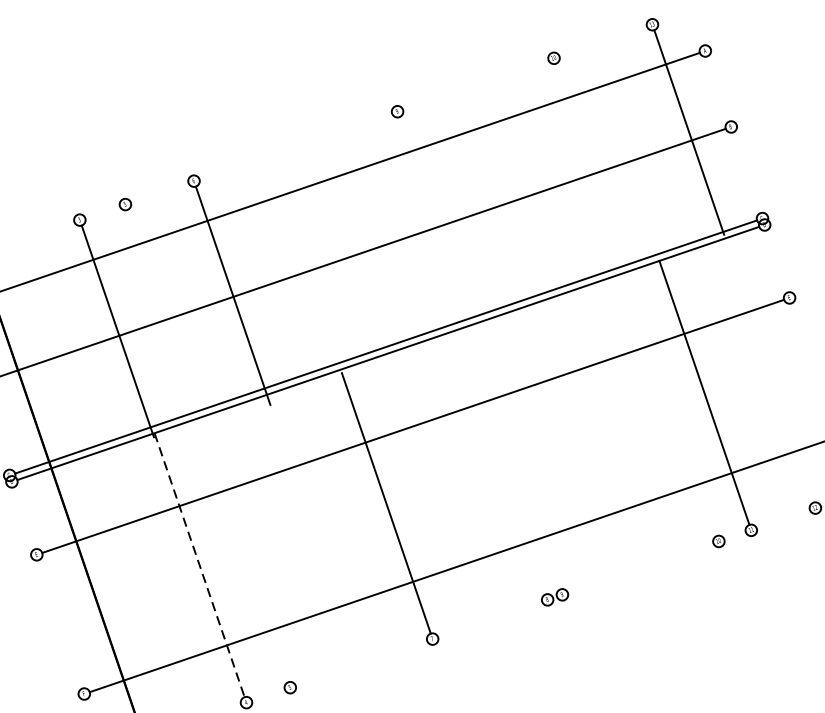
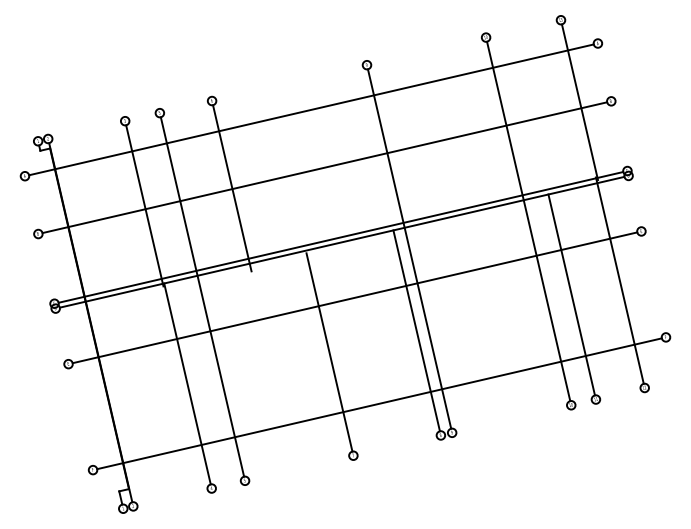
line: (636, 300) -> (528, 221), added
line: (479, 352) -> (409, 248), added
line: (766, 366) -> (619, 280), added
line: (207, 445) -> (202, 296), added
line: (500, 461) -> (416, 330), added
line: (199, 565) -> (187, 384), dashed -> solid

